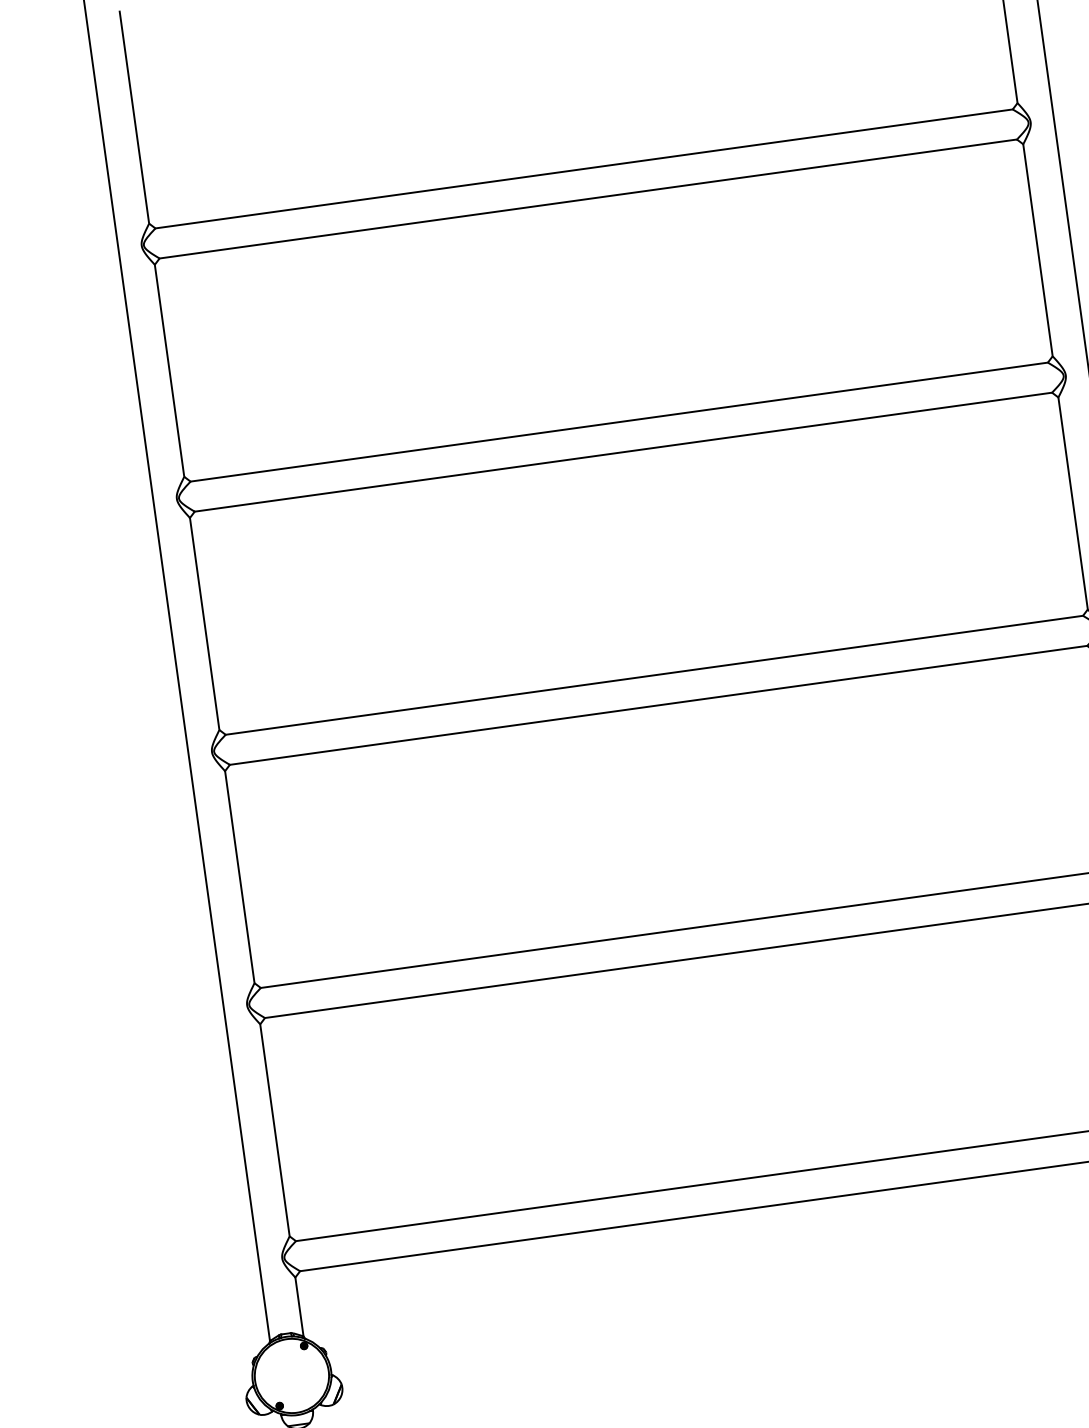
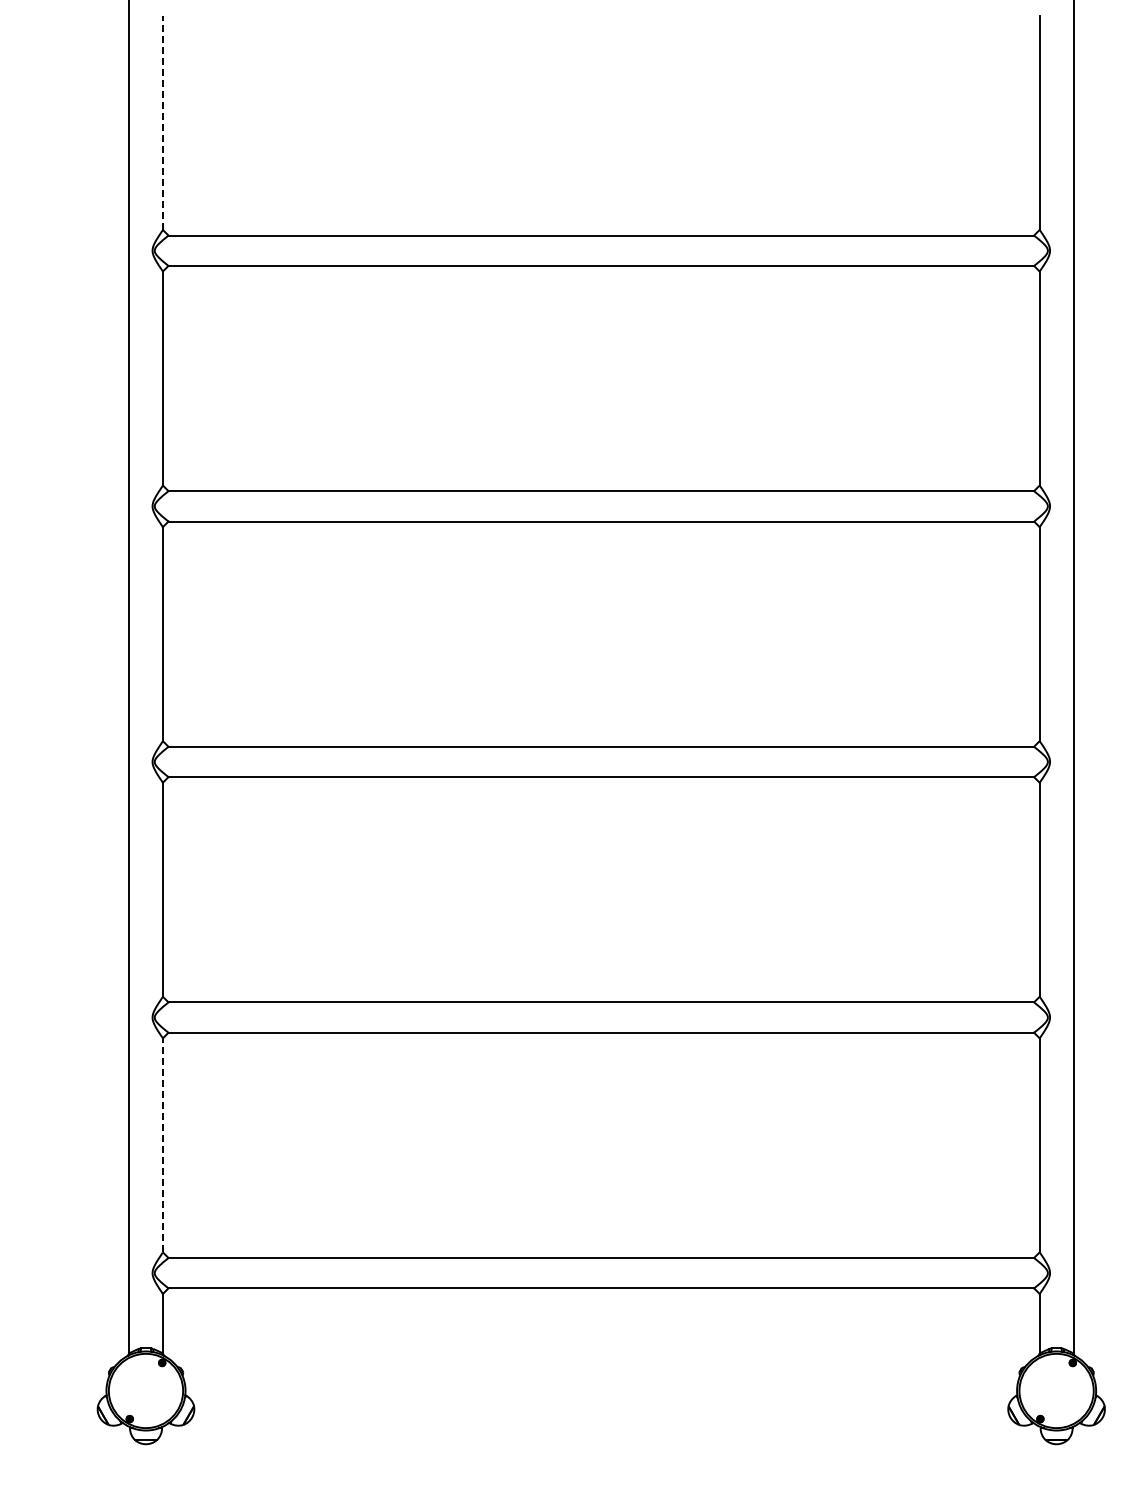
line: (133, 117) -> (162, 122), solid -> dashed
line: (274, 1129) -> (162, 1144), solid -> dashed

